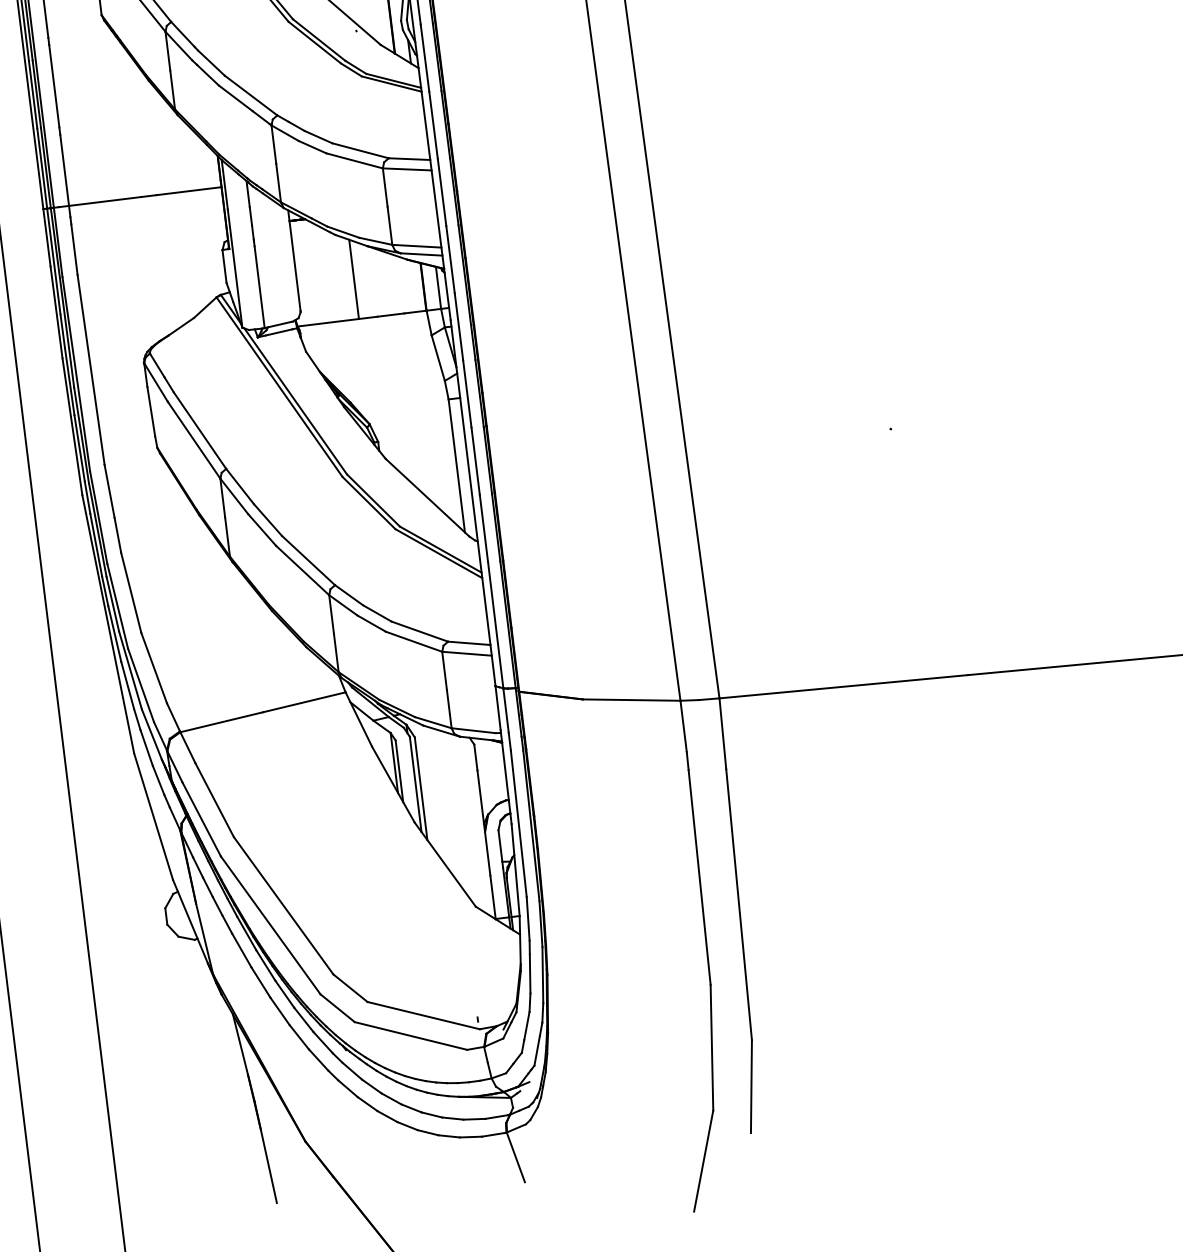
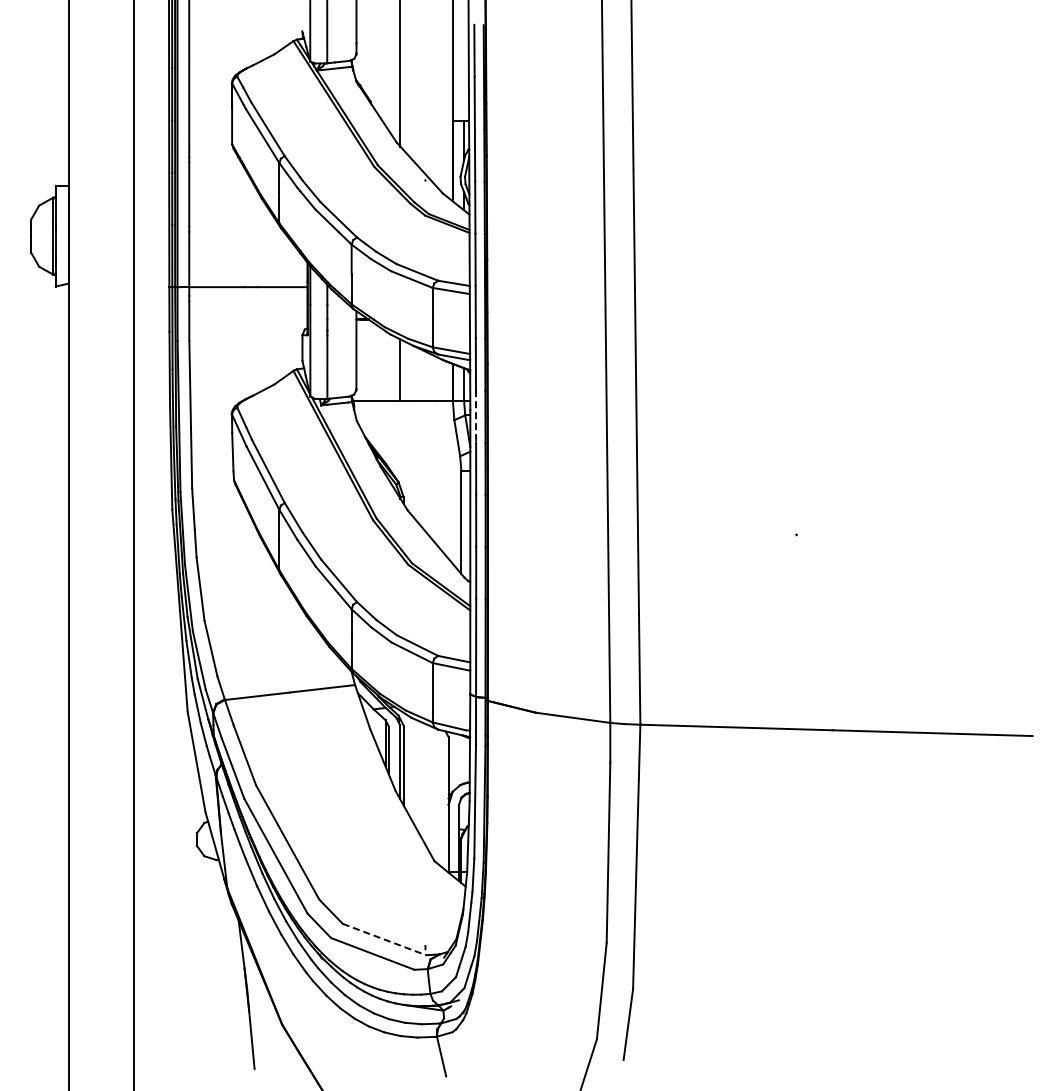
line: (459, 327) -> (476, 416), solid -> dashed
line: (423, 1015) -> (384, 939), solid -> dashed

